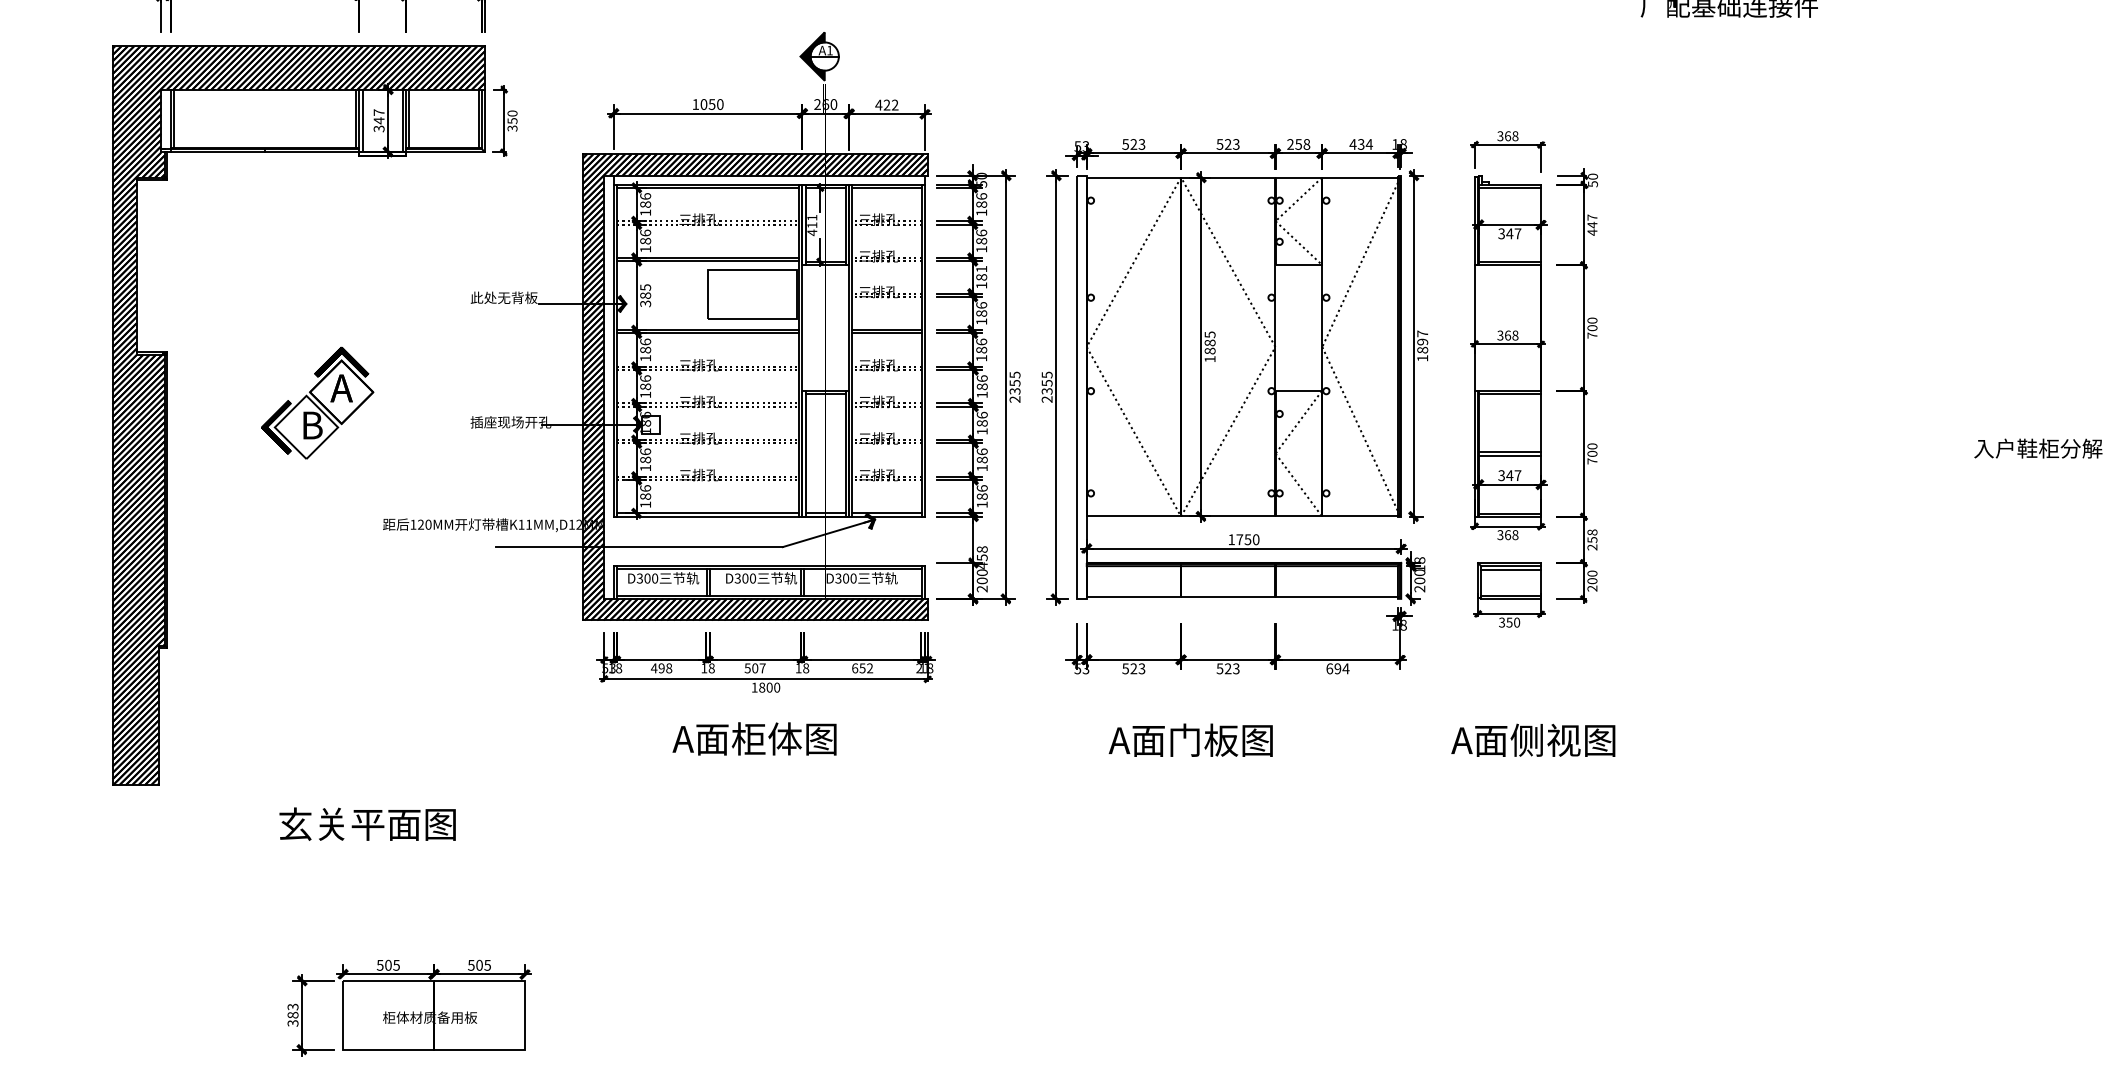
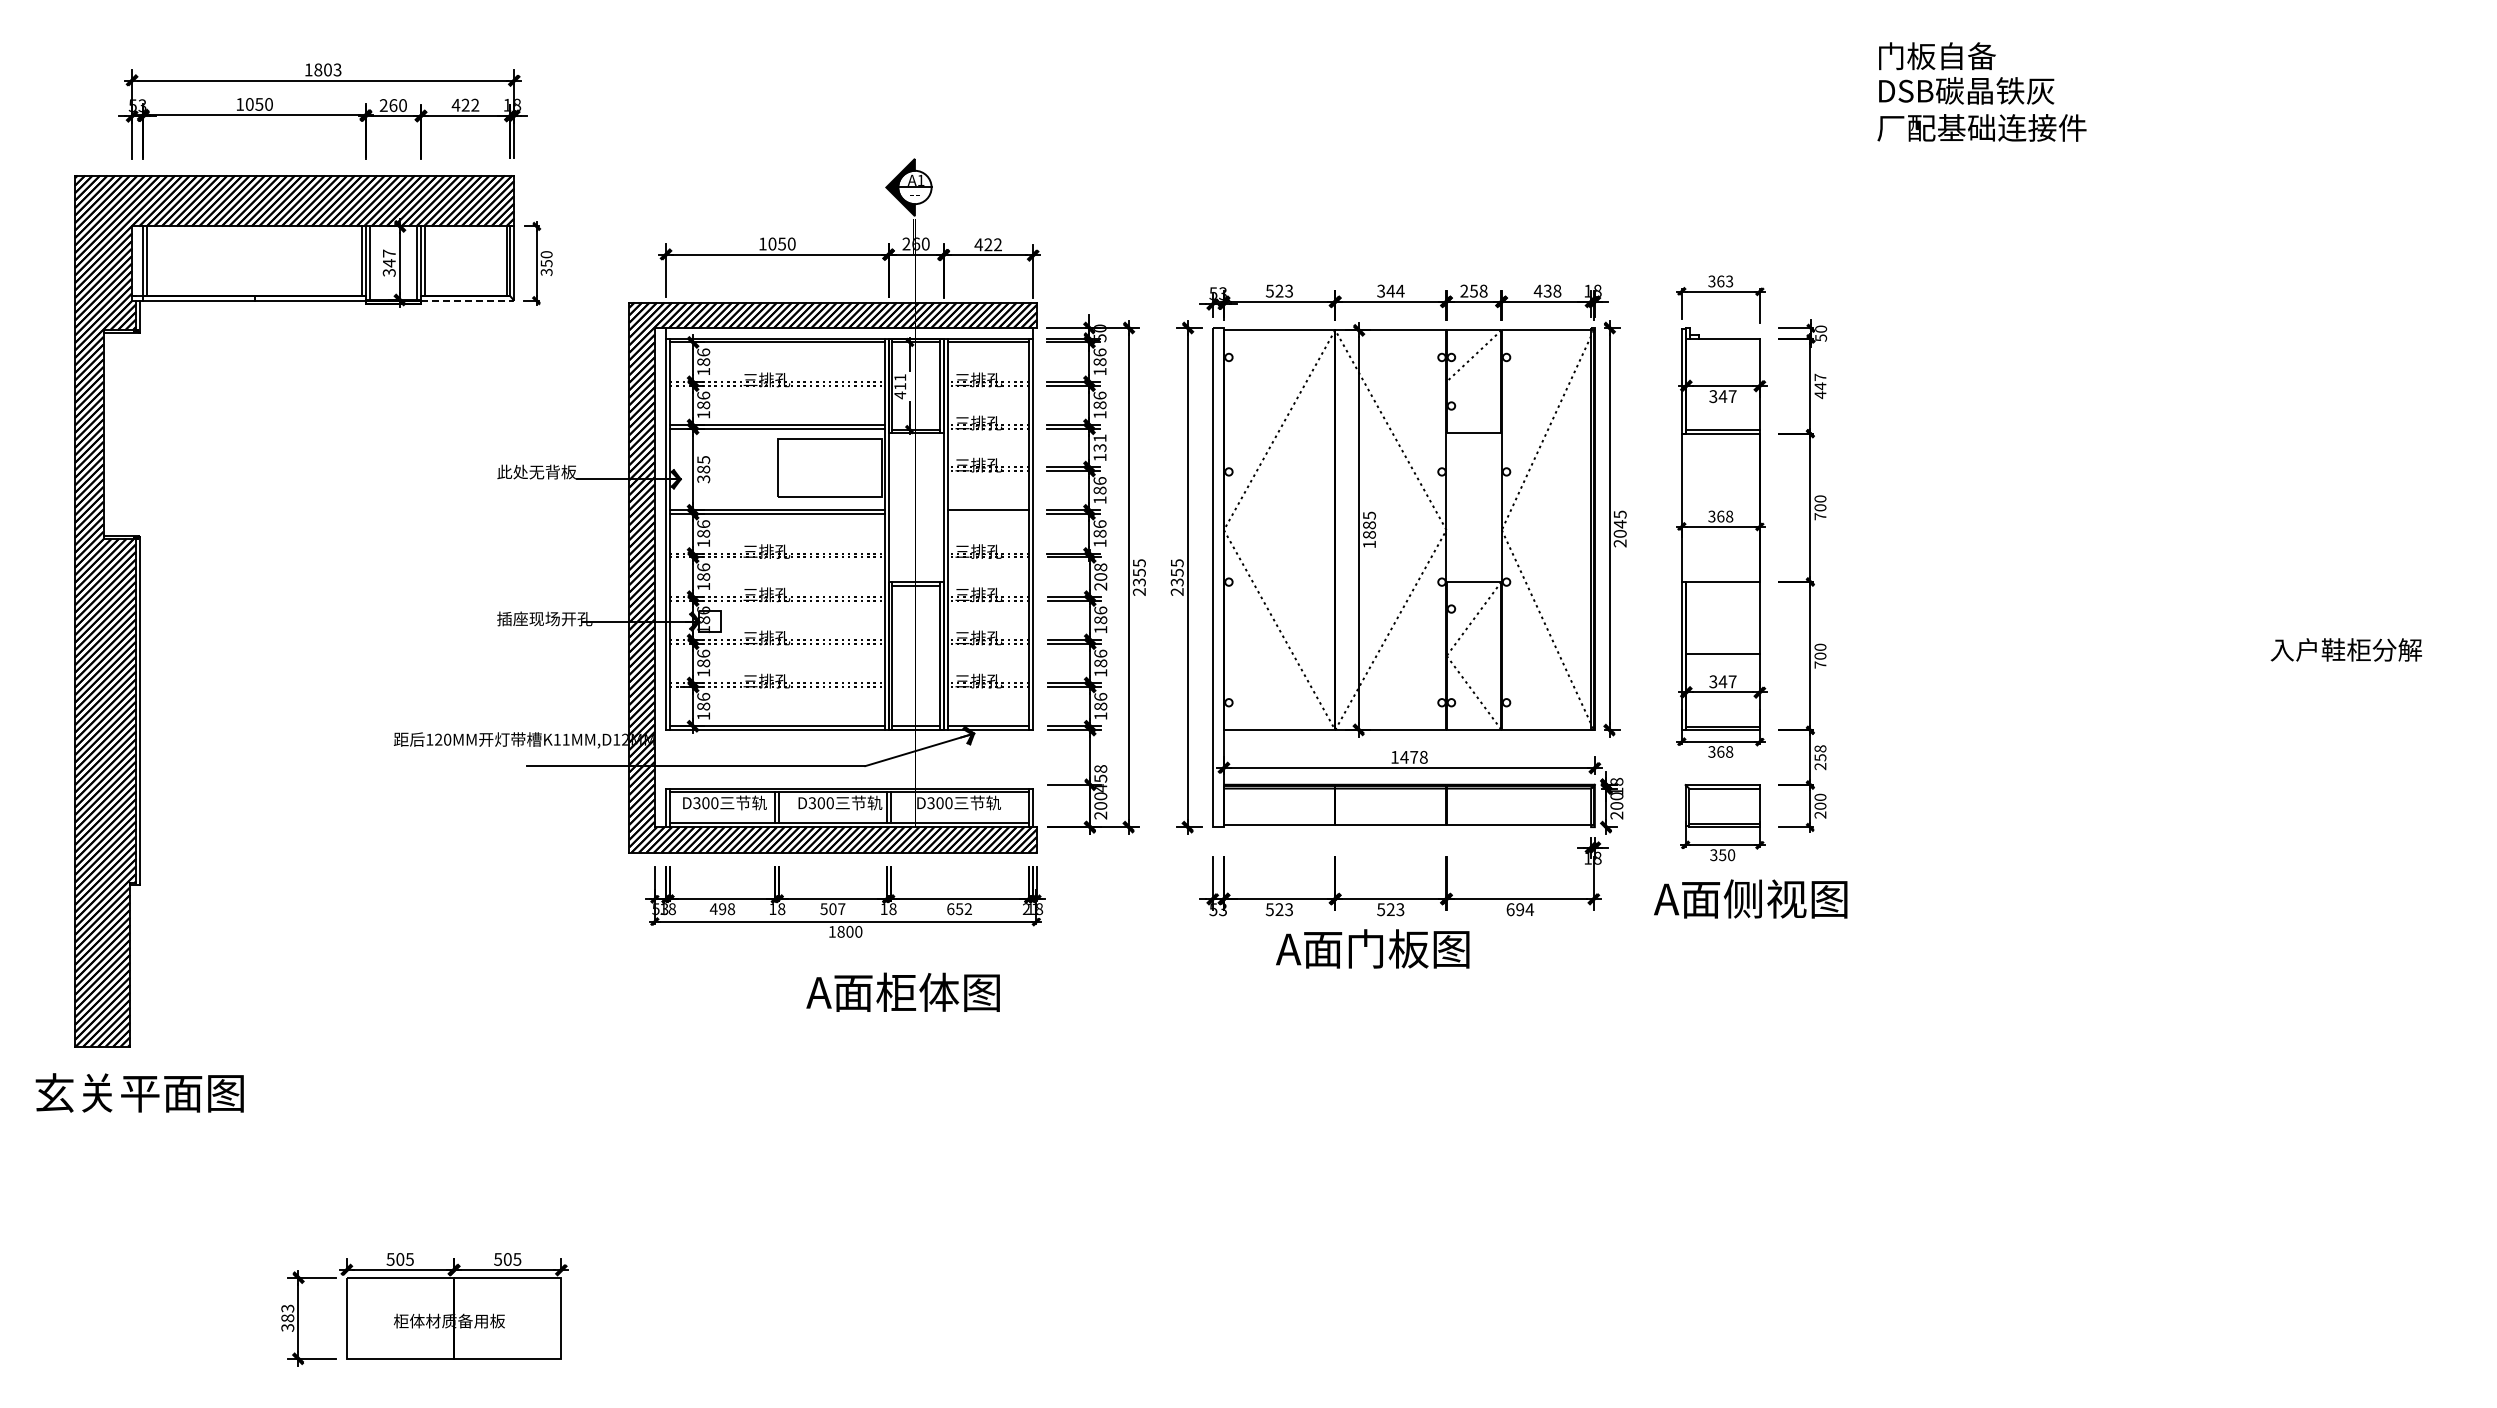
text: (1515, 136) -> (1729, 281), 368 -> 363
text: (1227, 143) -> (1390, 290), 523 -> 344
text: (1369, 143) -> (1557, 290), 434 -> 438
line: (445, 152) -> (467, 300), solid -> dashed
line: (1509, 187) -> (1722, 342), removed
line: (1298, 243) -> (1473, 407), removed
text: (981, 277) -> (1099, 447), 181 -> 131
line: (887, 333) -> (988, 514), removed
text: (1422, 345) -> (1619, 528), 1897 -> 2045
text: (982, 386) -> (1100, 576), 186 -> 208
line: (1509, 394) -> (1722, 585), removed
part: (317, 403) -> (316, 596), removed
line: (1509, 455) -> (1722, 658), removed
text: (1247, 539) -> (1413, 757), 1750 -> 1478
line: (1511, 569) -> (1724, 792), removed
text: (754, 738) -> (902, 991), moved
text: (1190, 739) -> (1372, 948), moved
text: (1533, 739) -> (1750, 898), moved
text: (367, 823) -> (139, 1092), moved

